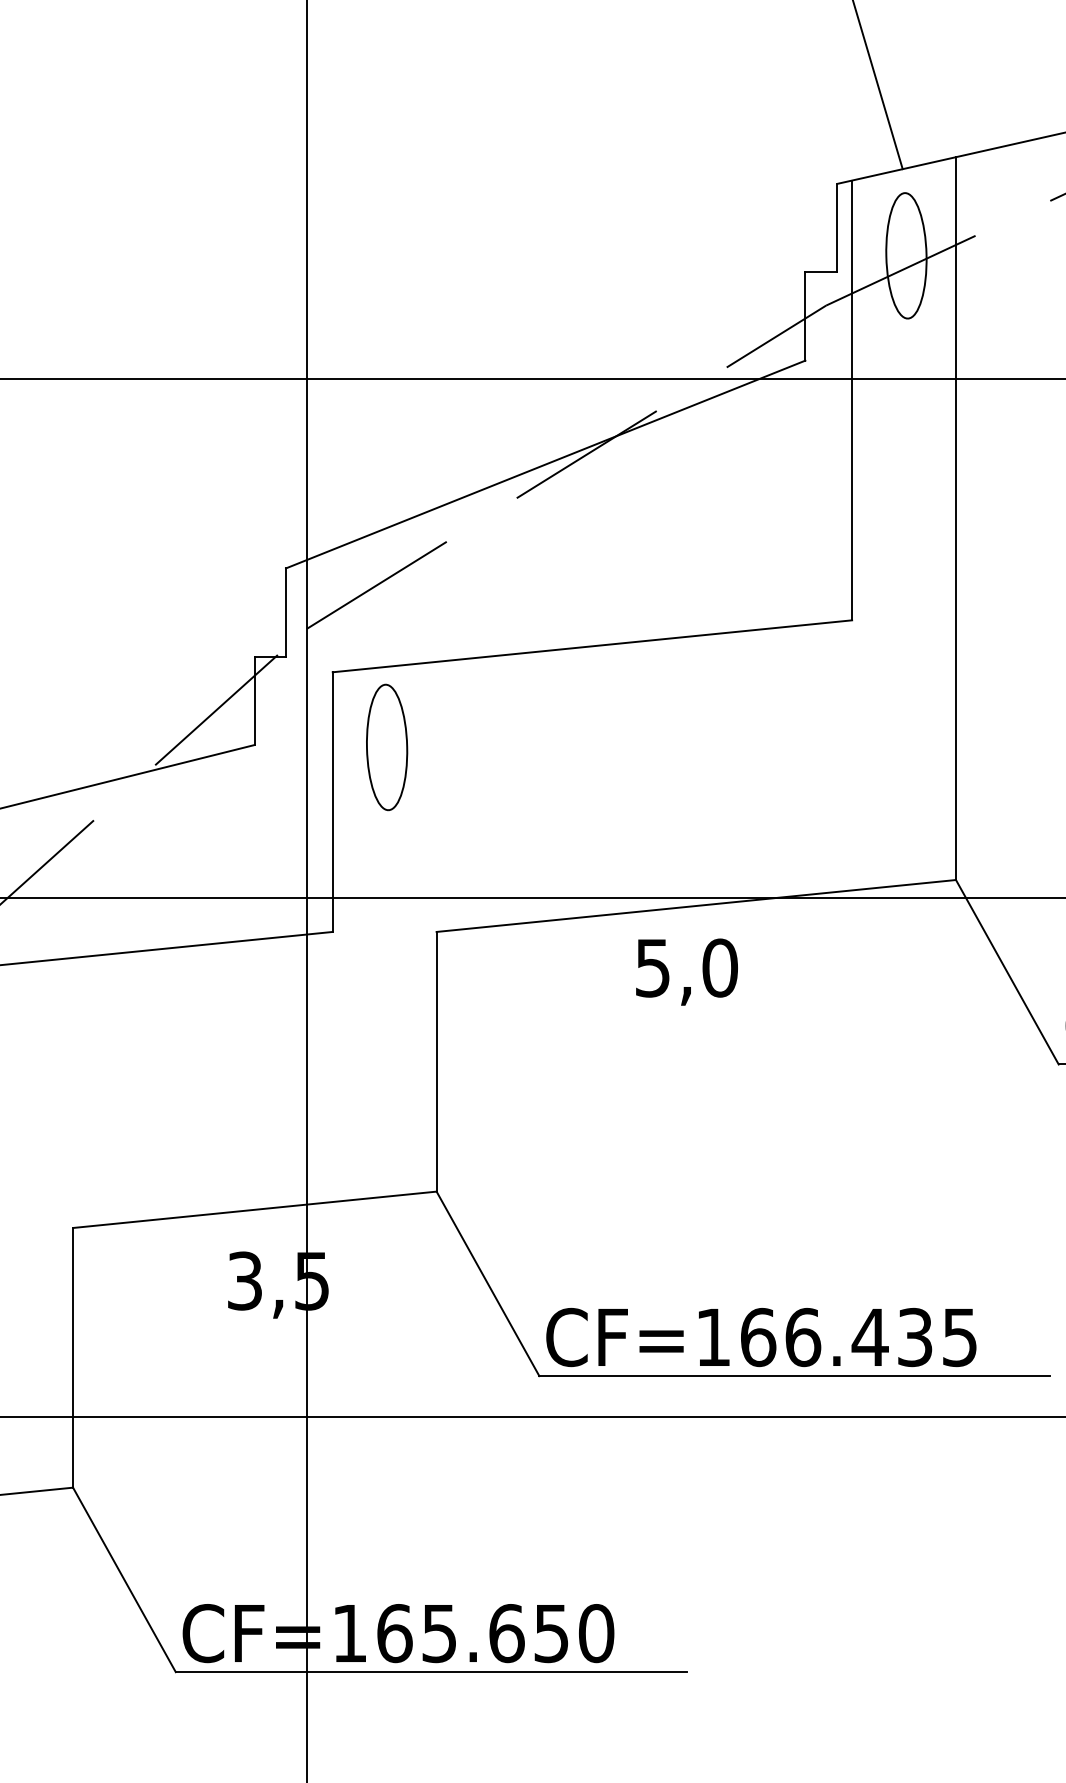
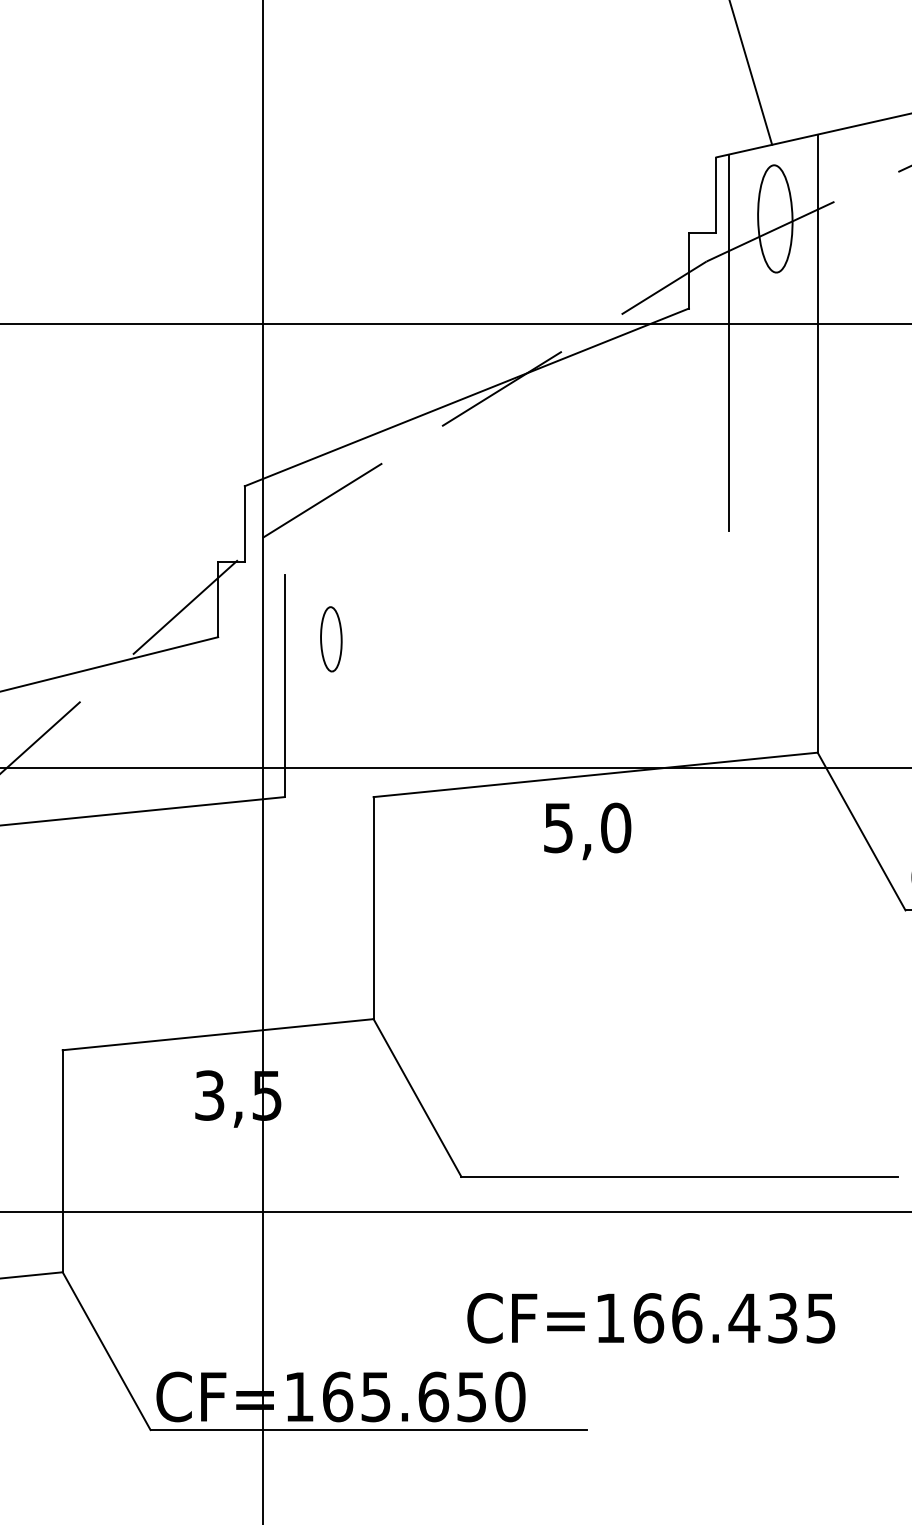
line: (592, 646) -> (506, 553), removed
part: (387, 747) -> (331, 639), size x0.6
text: (761, 1337) -> (651, 1318), moved

